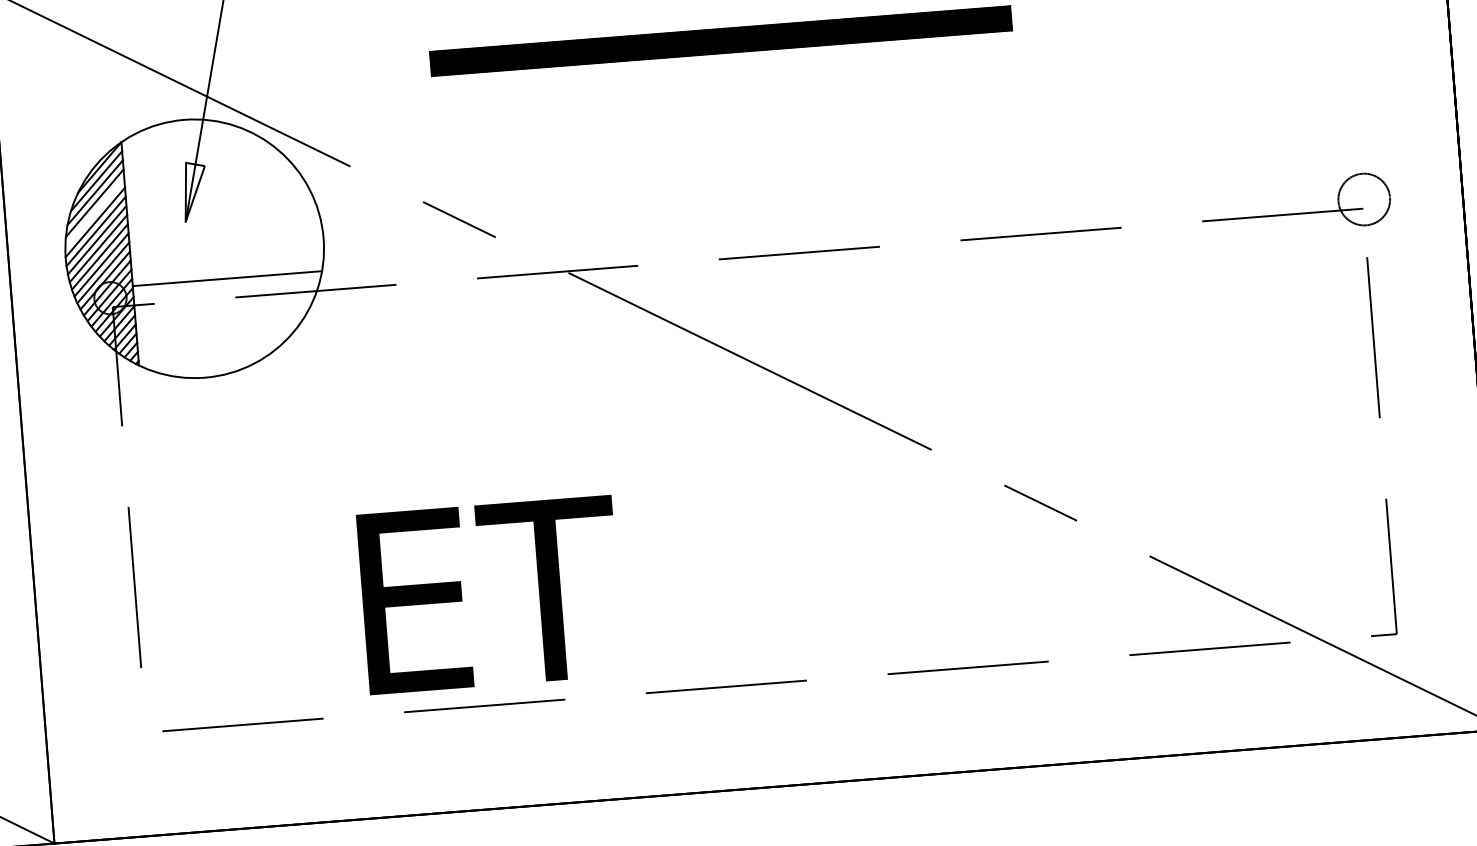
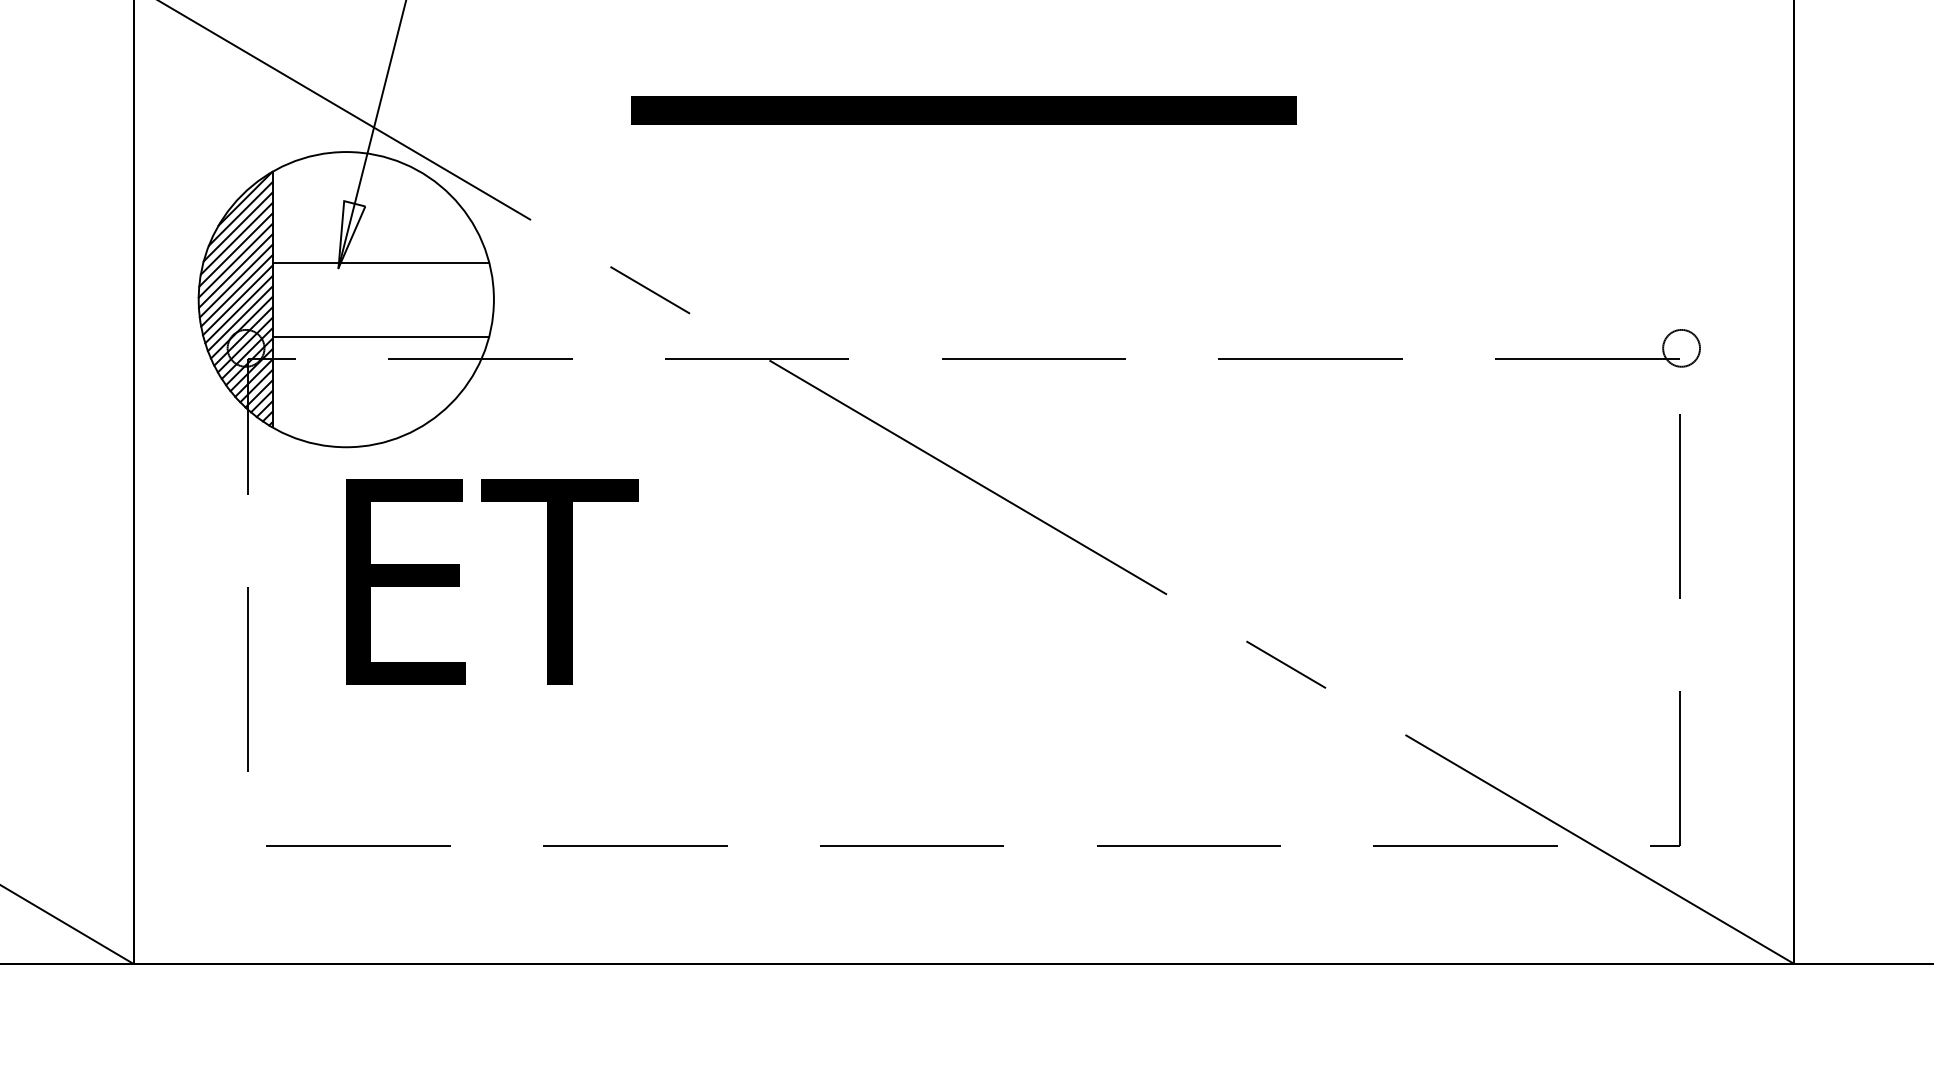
circle: (1364, 198) -> (1681, 347), size x0.62
line: (94, 212) -> (235, 249), added
line: (222, 214) -> (380, 262), added
text: (490, 594) -> (492, 581), moved

